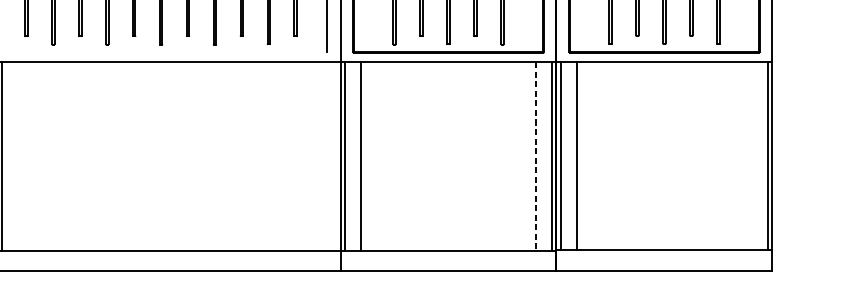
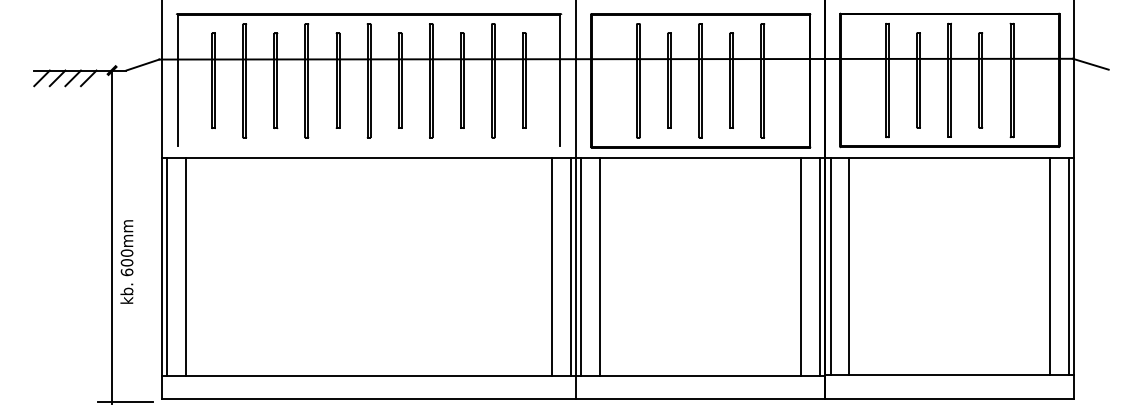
line: (320, 156) -> (552, 266), added
line: (335, 156) -> (570, 266), added
line: (535, 156) -> (801, 266), dashed -> solid
line: (751, 156) -> (1050, 266), added

